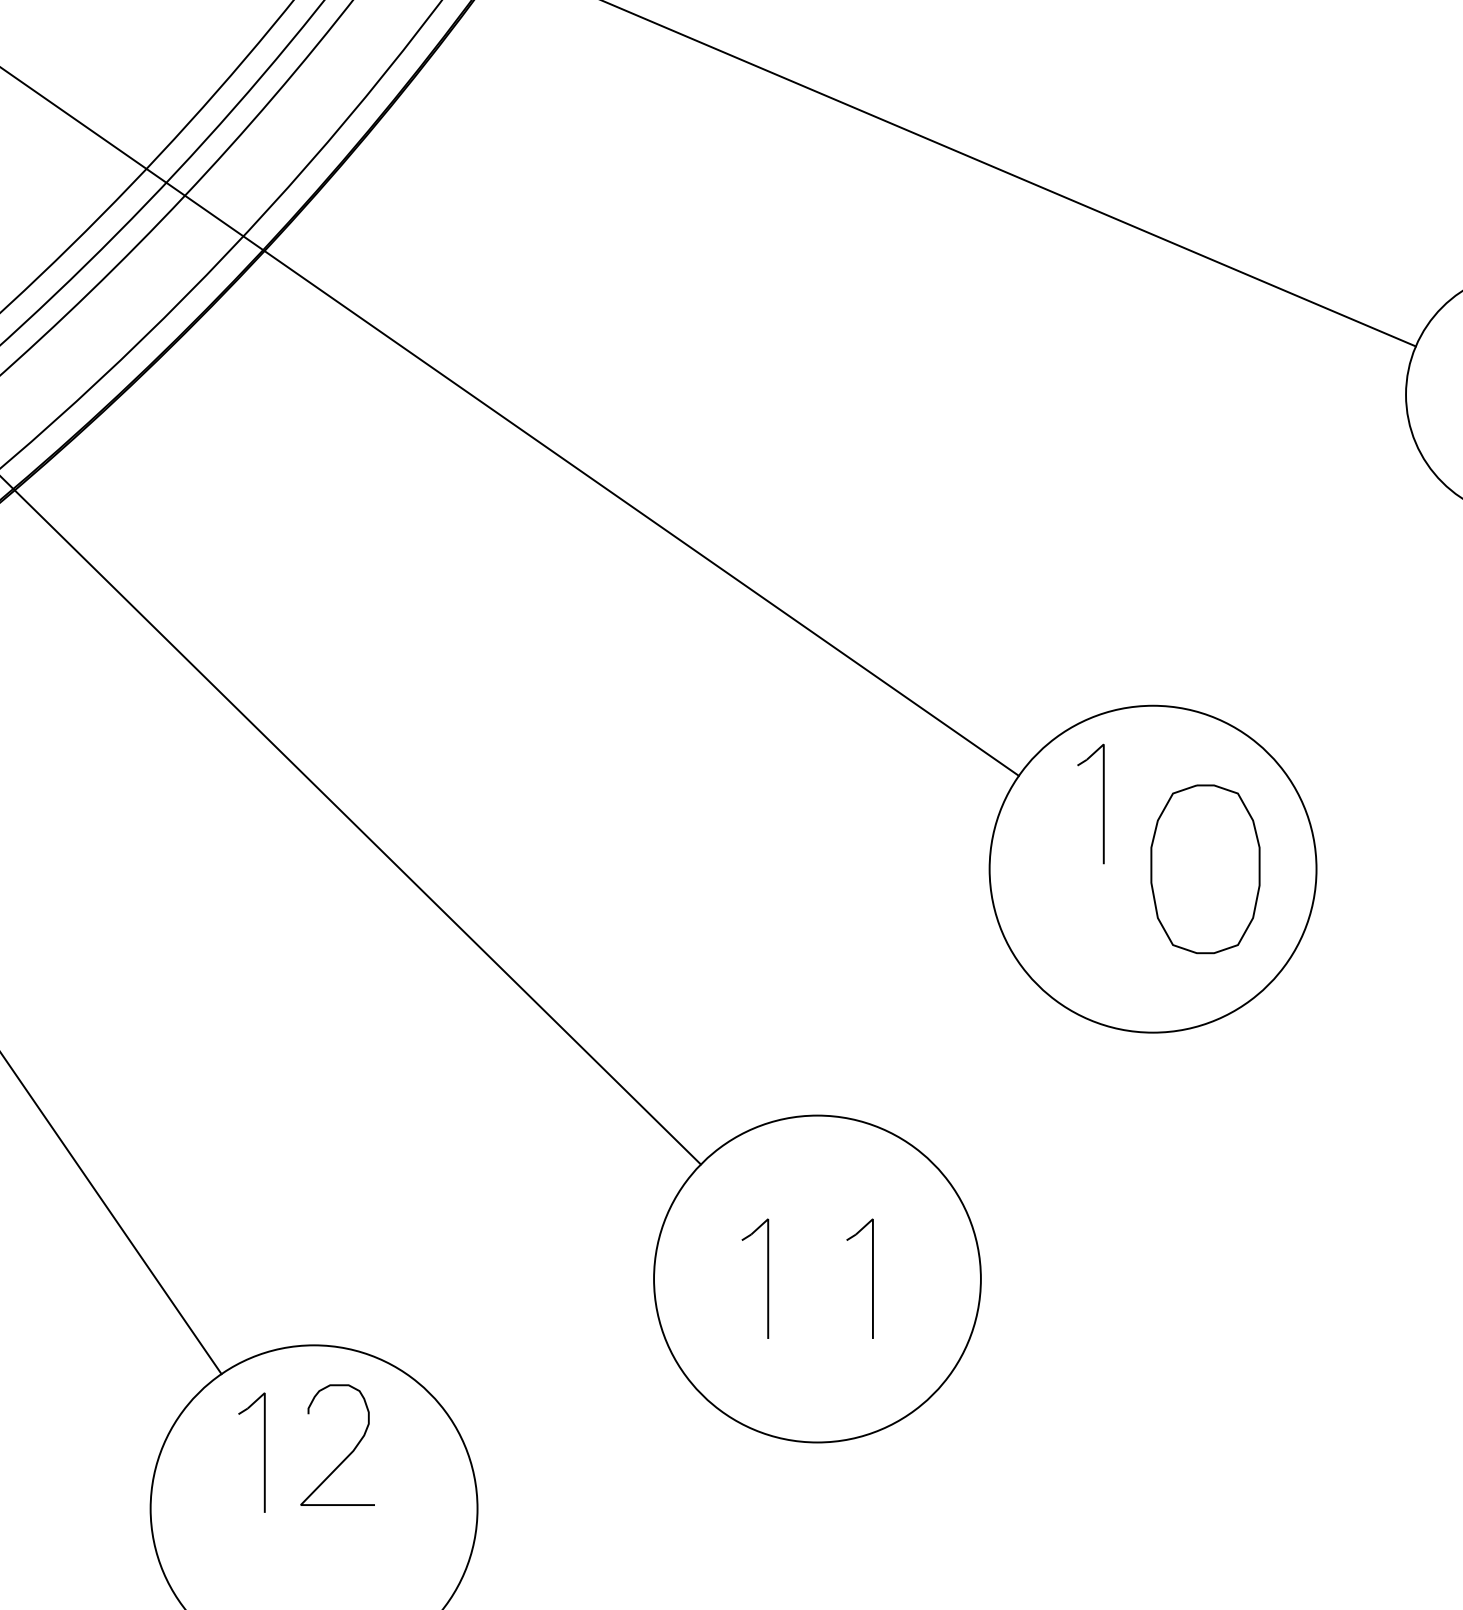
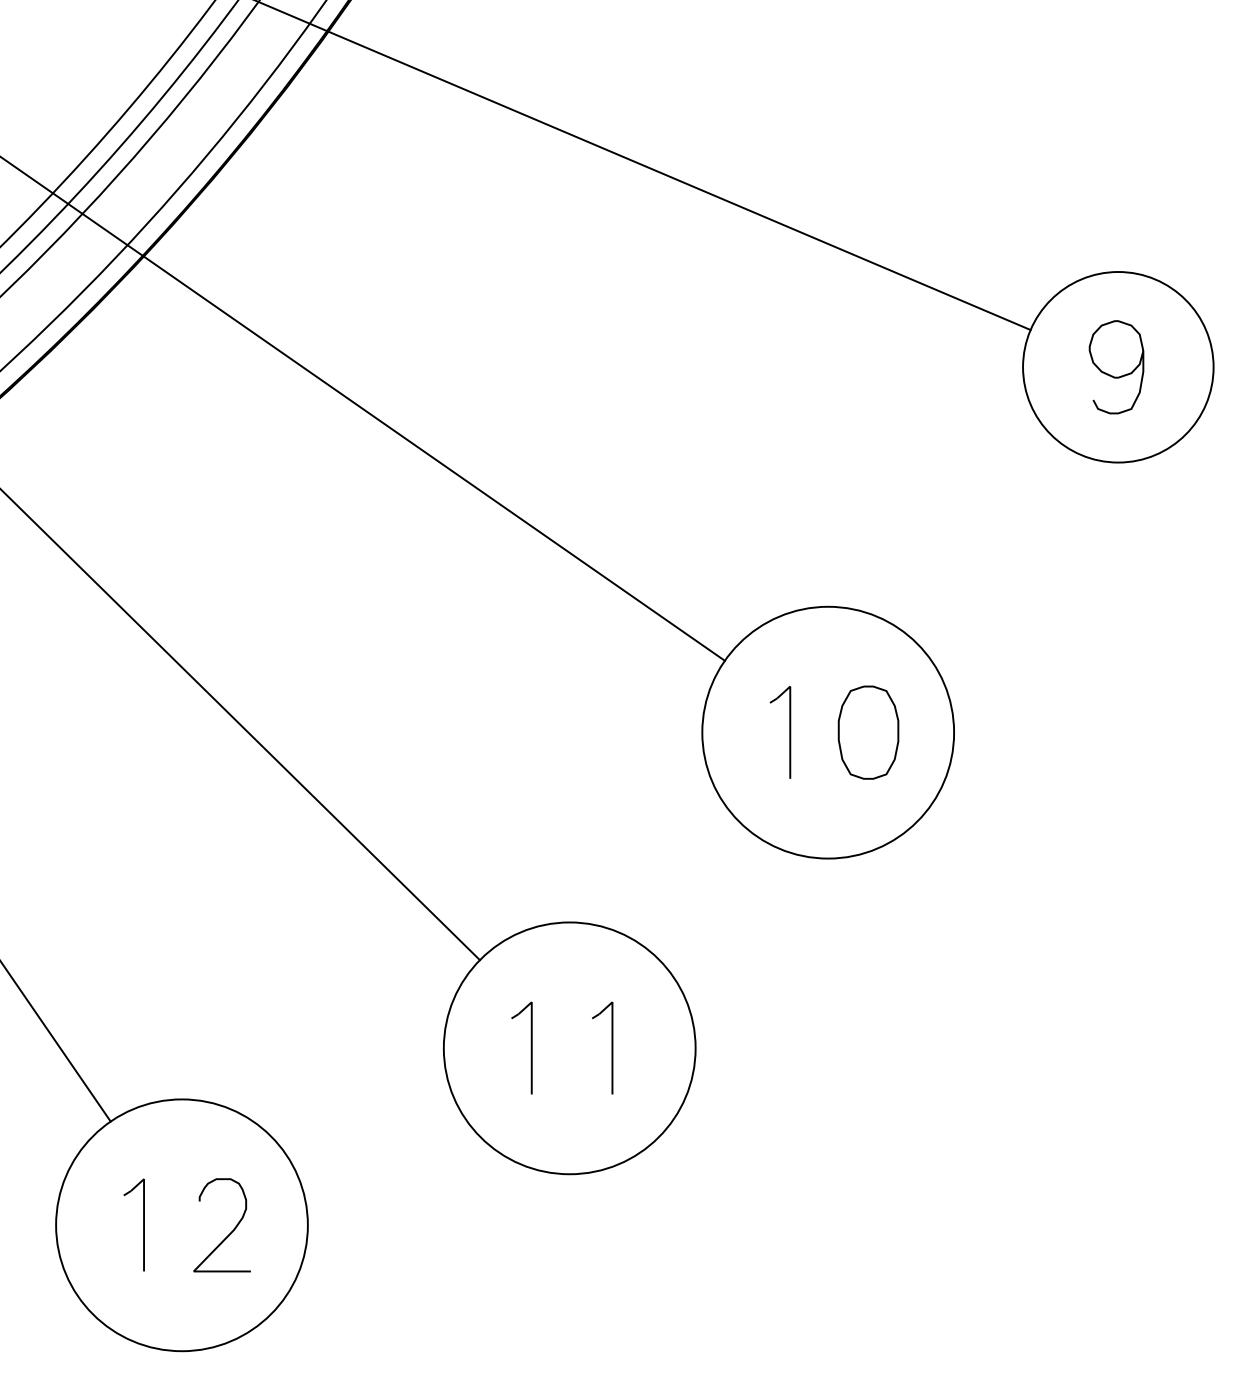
part: (1102, 804) -> (789, 732), moved
part: (1205, 868) -> (868, 732), size x0.71
part: (264, 1451) -> (143, 1224), moved
curve: (347, 1455) -> (229, 1233), moved

